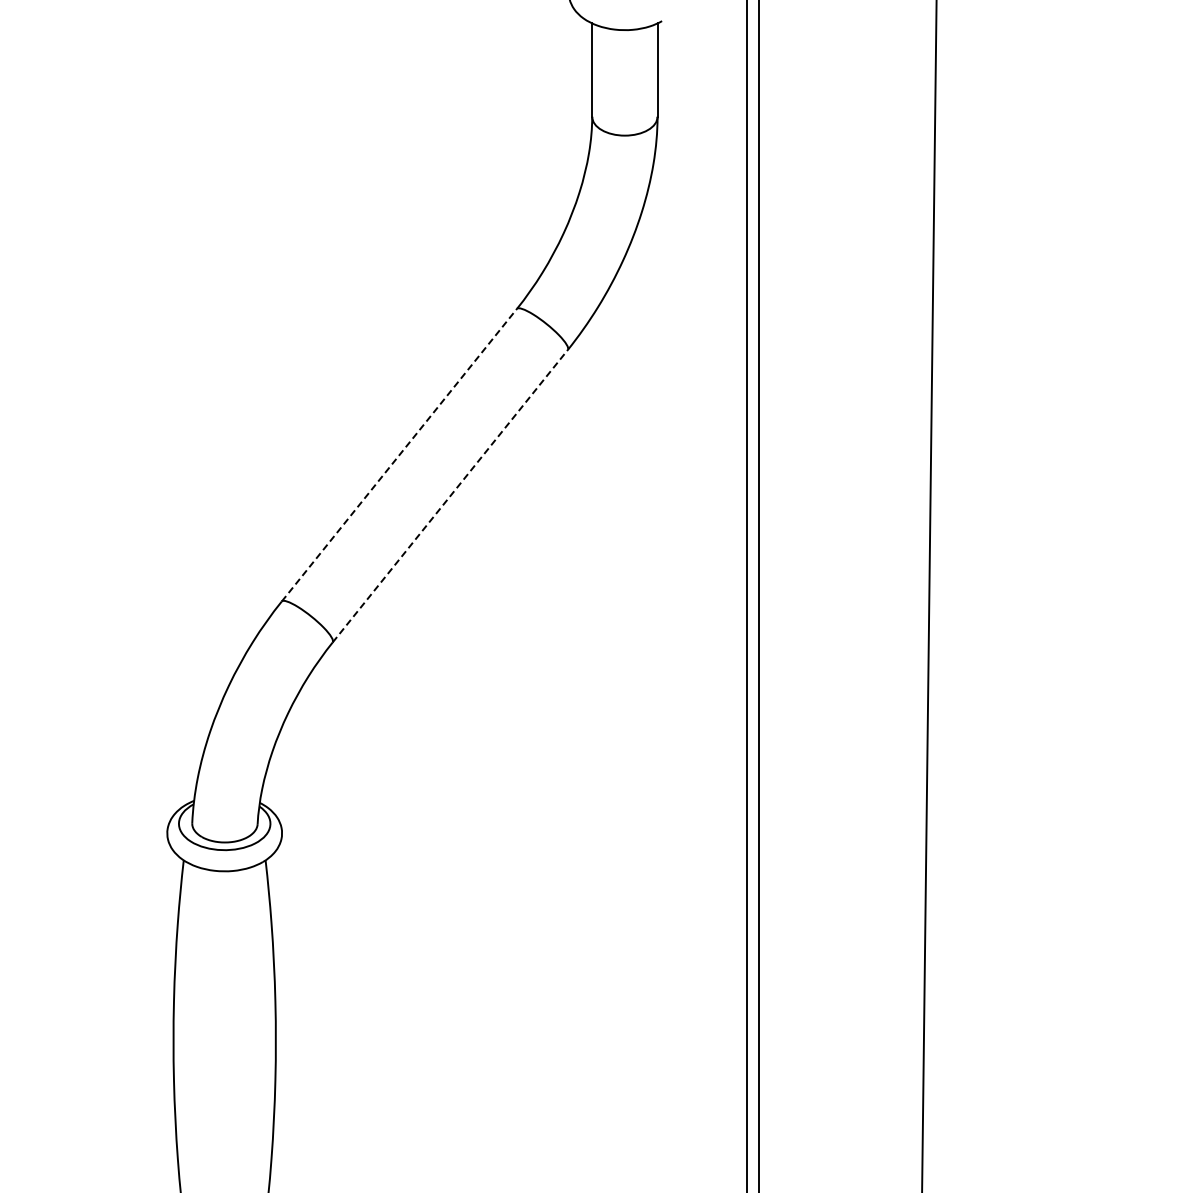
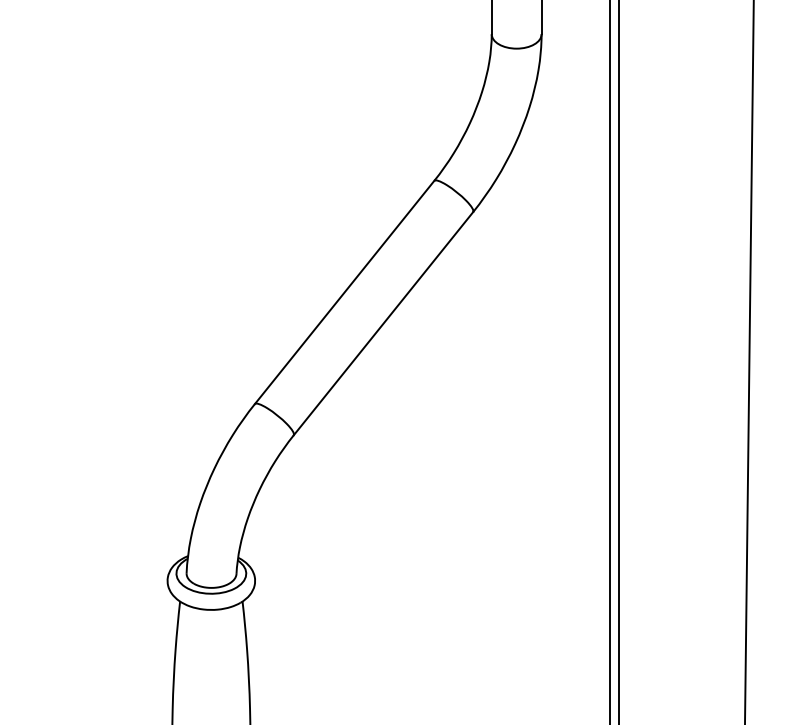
line: (399, 455) -> (344, 292), dashed -> solid
line: (450, 496) -> (383, 323), dashed -> solid

